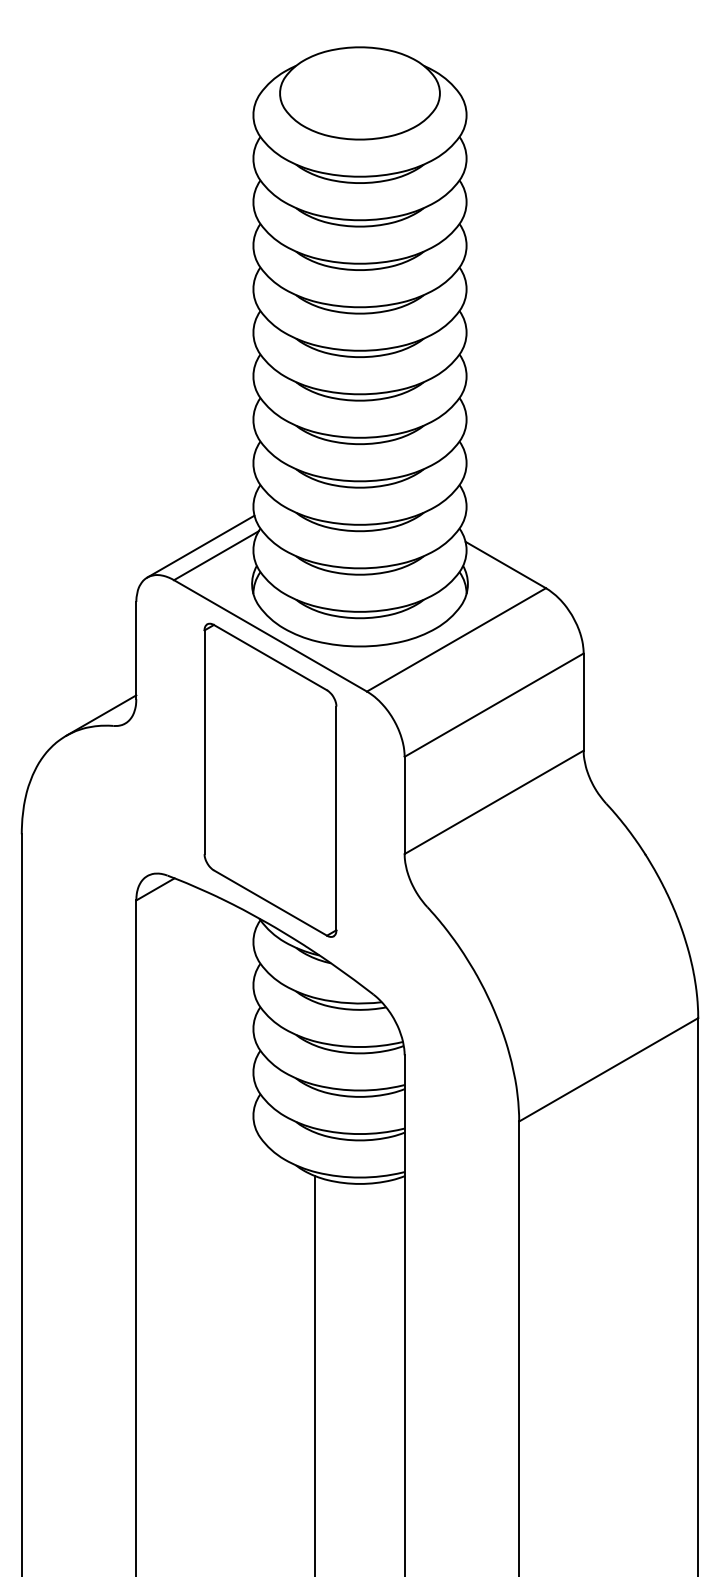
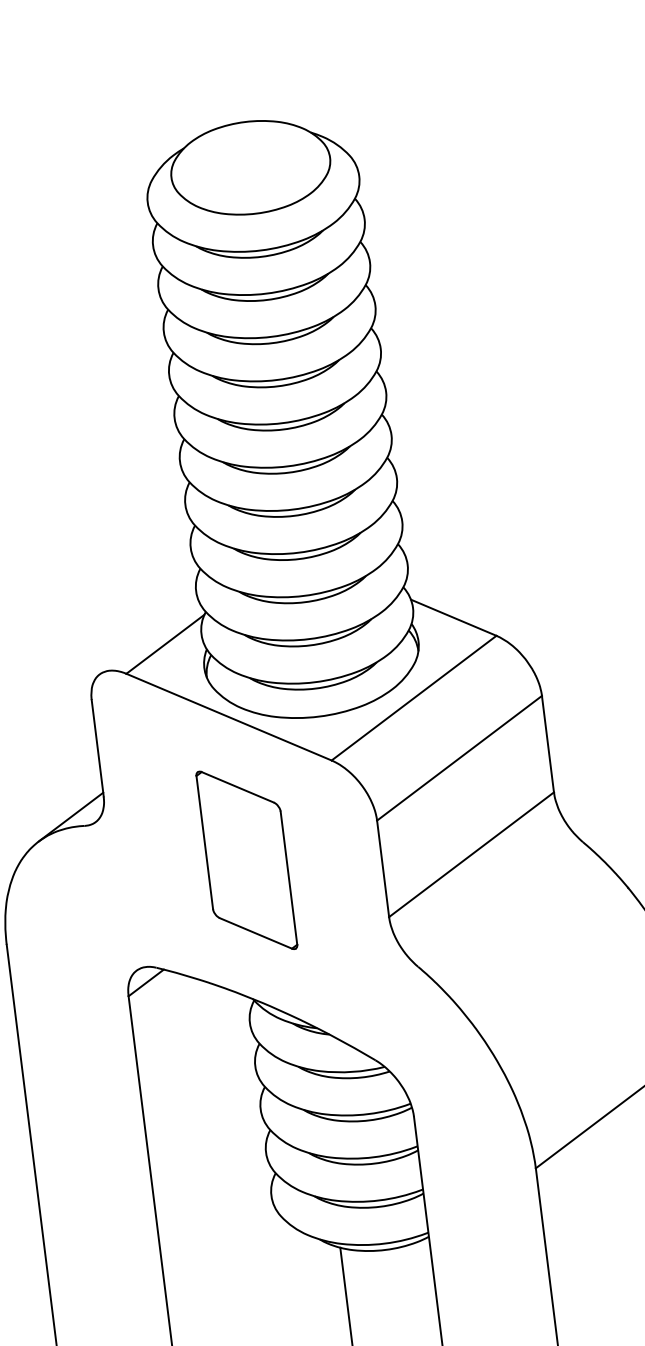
line: (200, 546) -> (148, 637), removed
part: (270, 779) -> (246, 859), size x0.6

